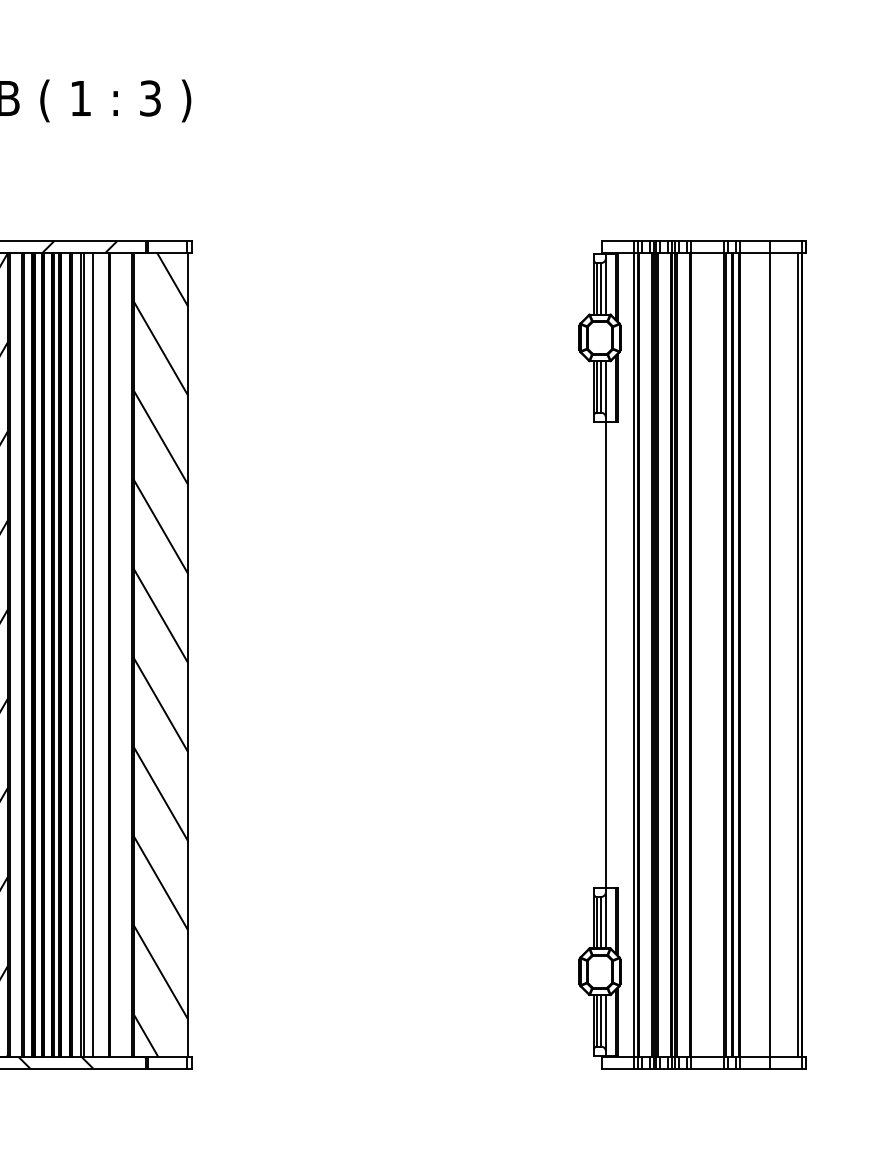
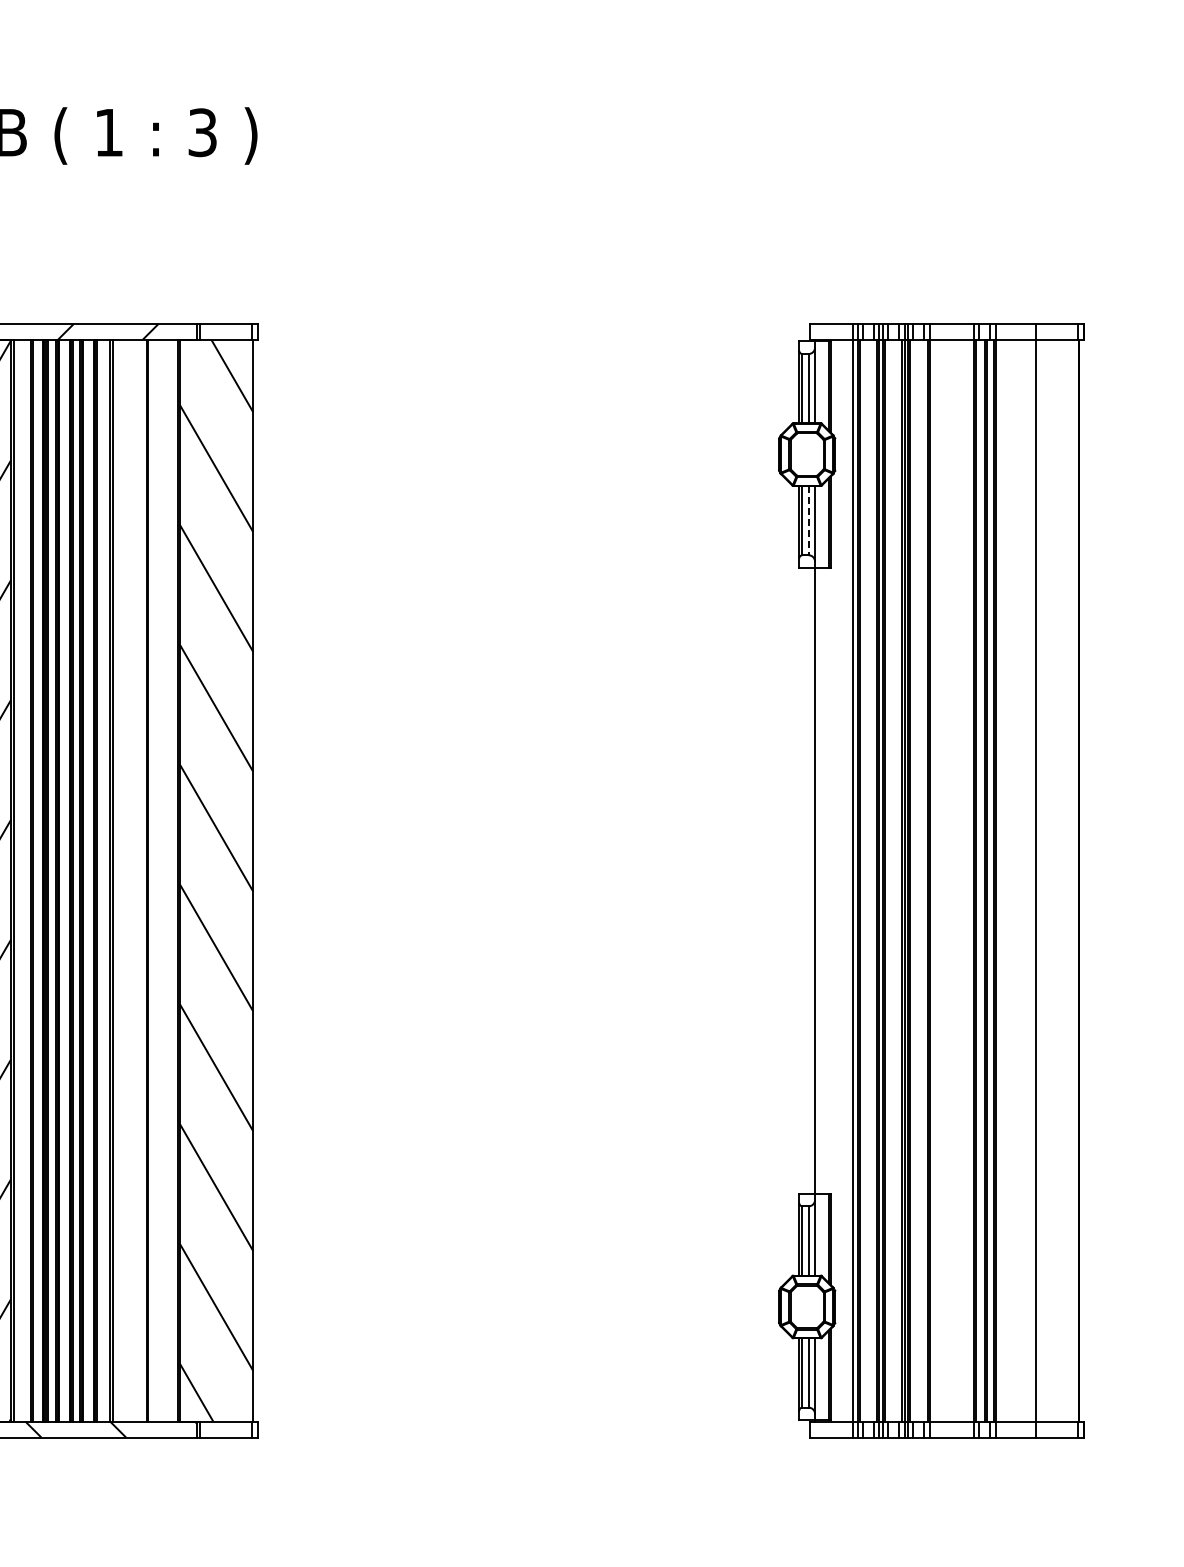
line: (601, 386) -> (808, 520), solid -> dashed
line: (93, 654) -> (125, 880), removed
line: (798, 654) -> (1073, 880), removed

